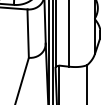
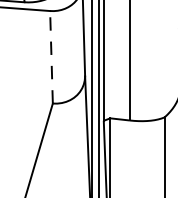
line: (28, 33) -> (52, 56), solid -> dashed

